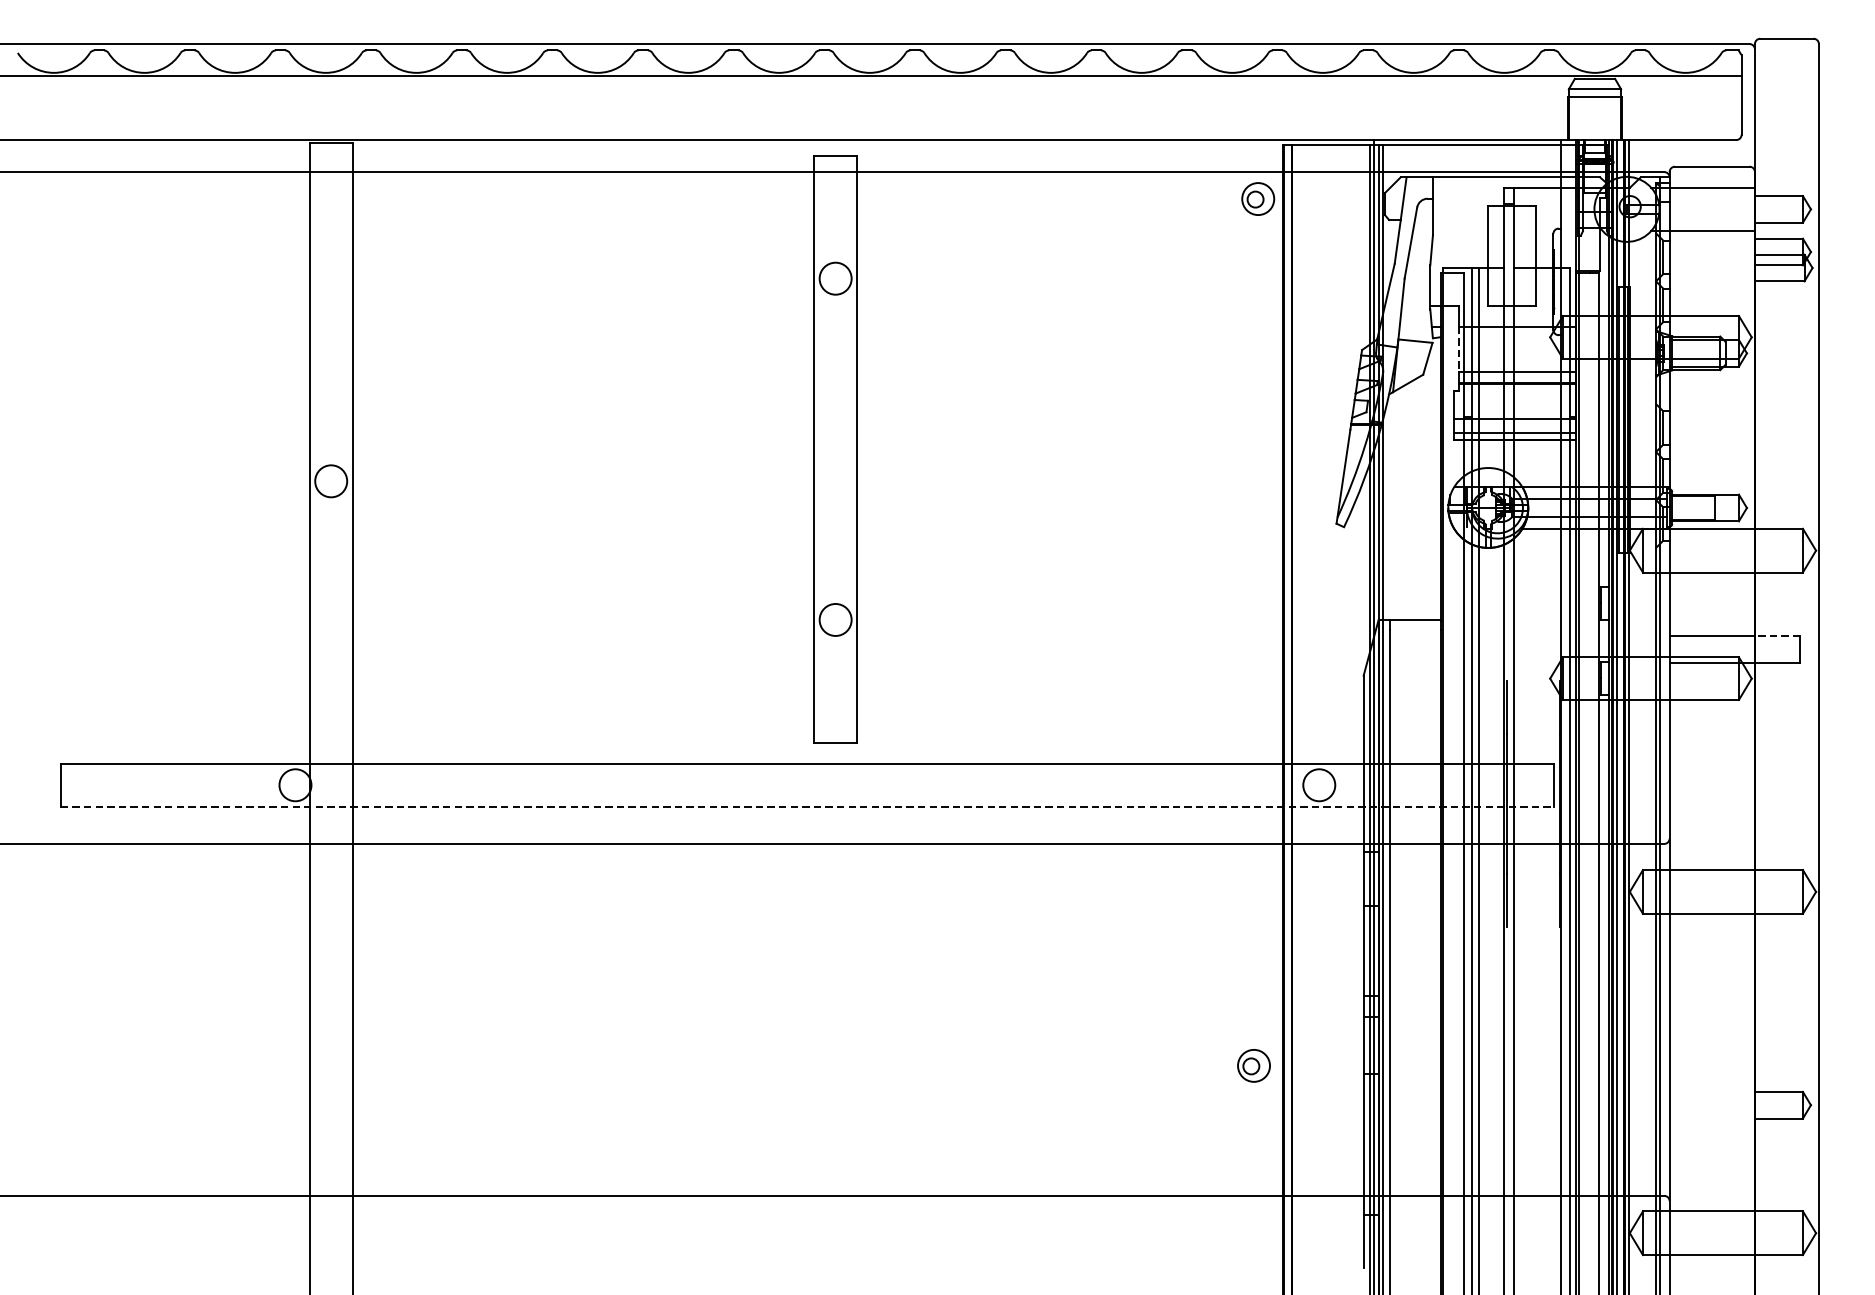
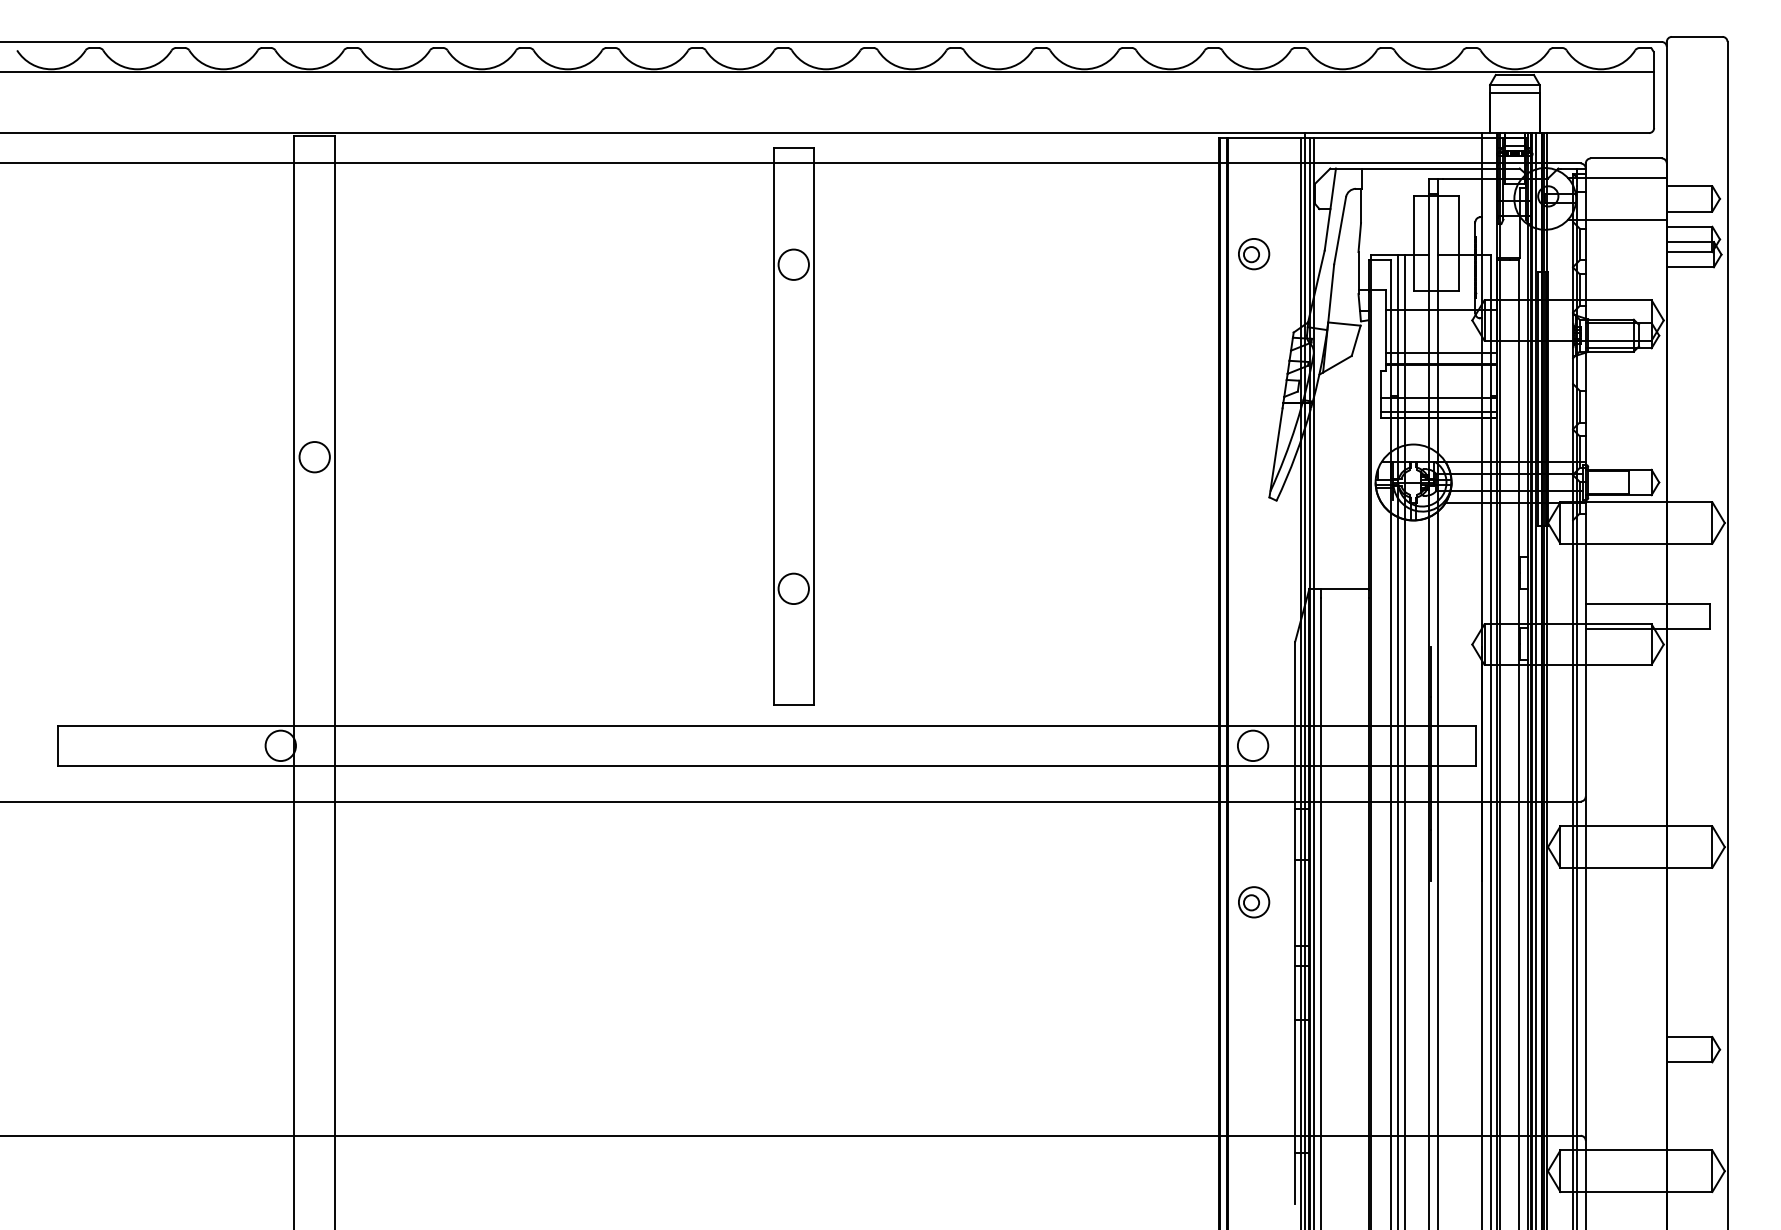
part: (1258, 199) -> (1254, 254), moved
line: (1459, 348) -> (1386, 331), dashed -> solid
line: (1777, 636) -> (1688, 604), dashed -> solid
line: (806, 807) -> (766, 766), dashed -> solid
part: (1254, 1066) -> (1254, 902), moved

